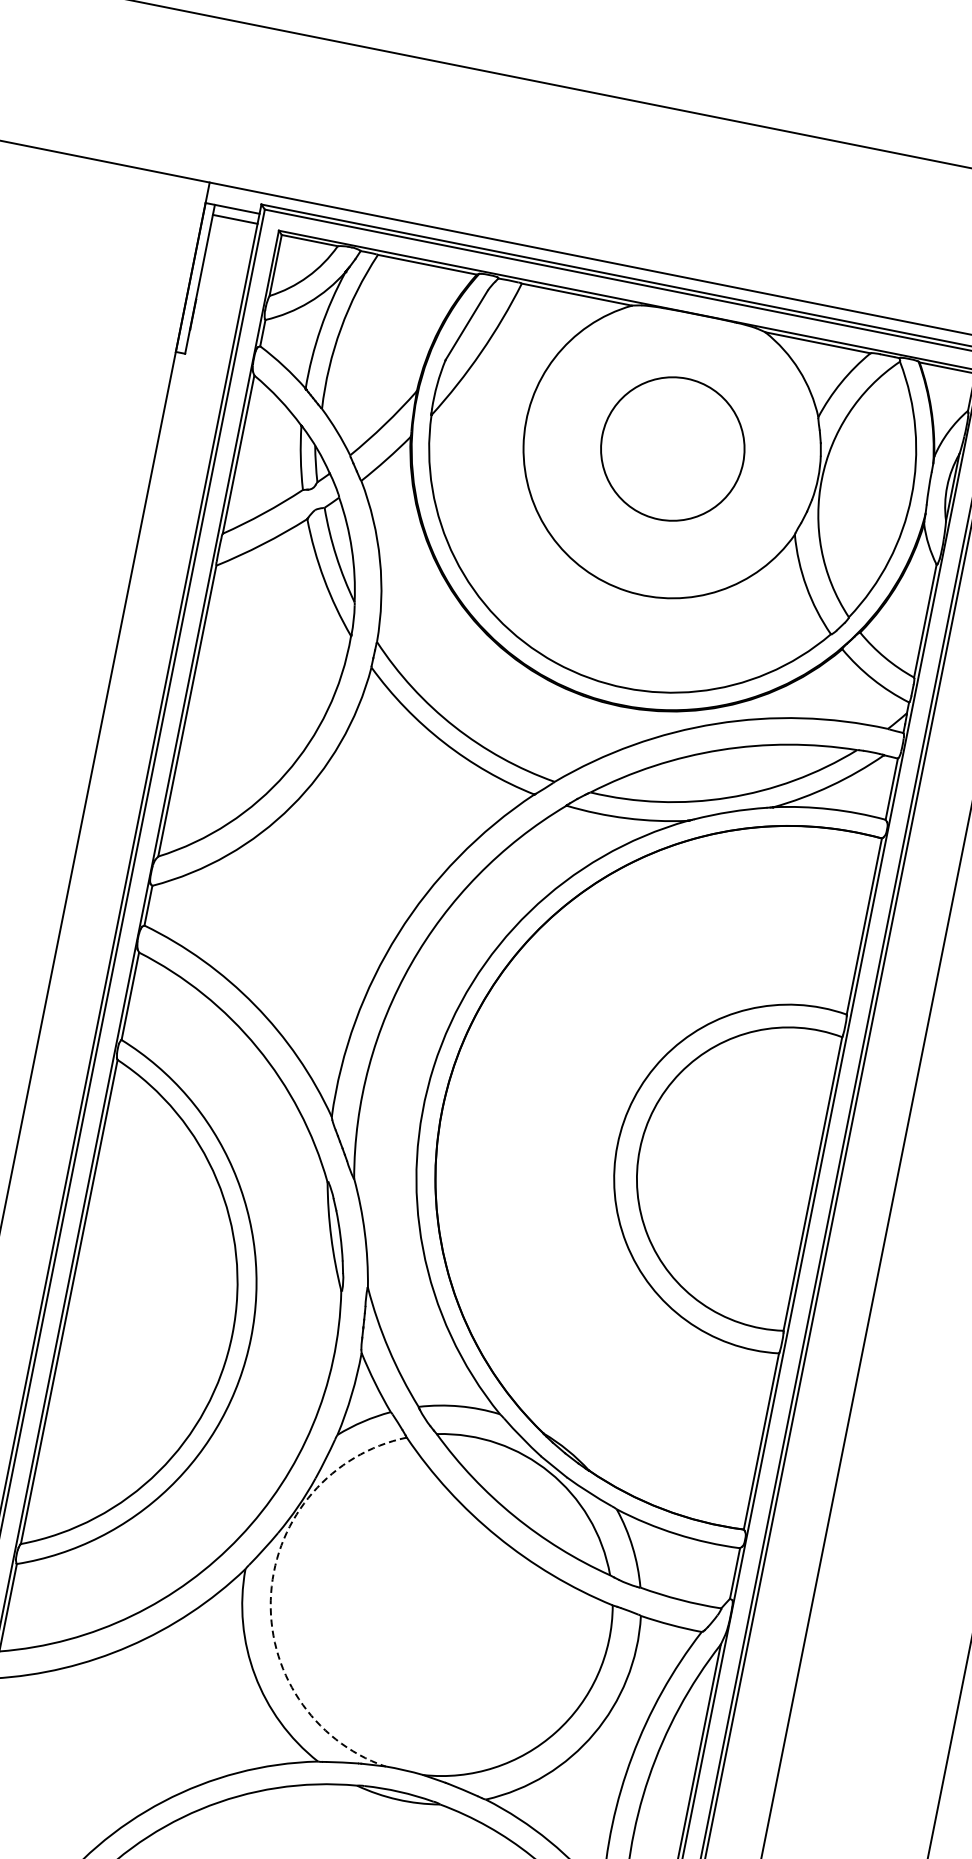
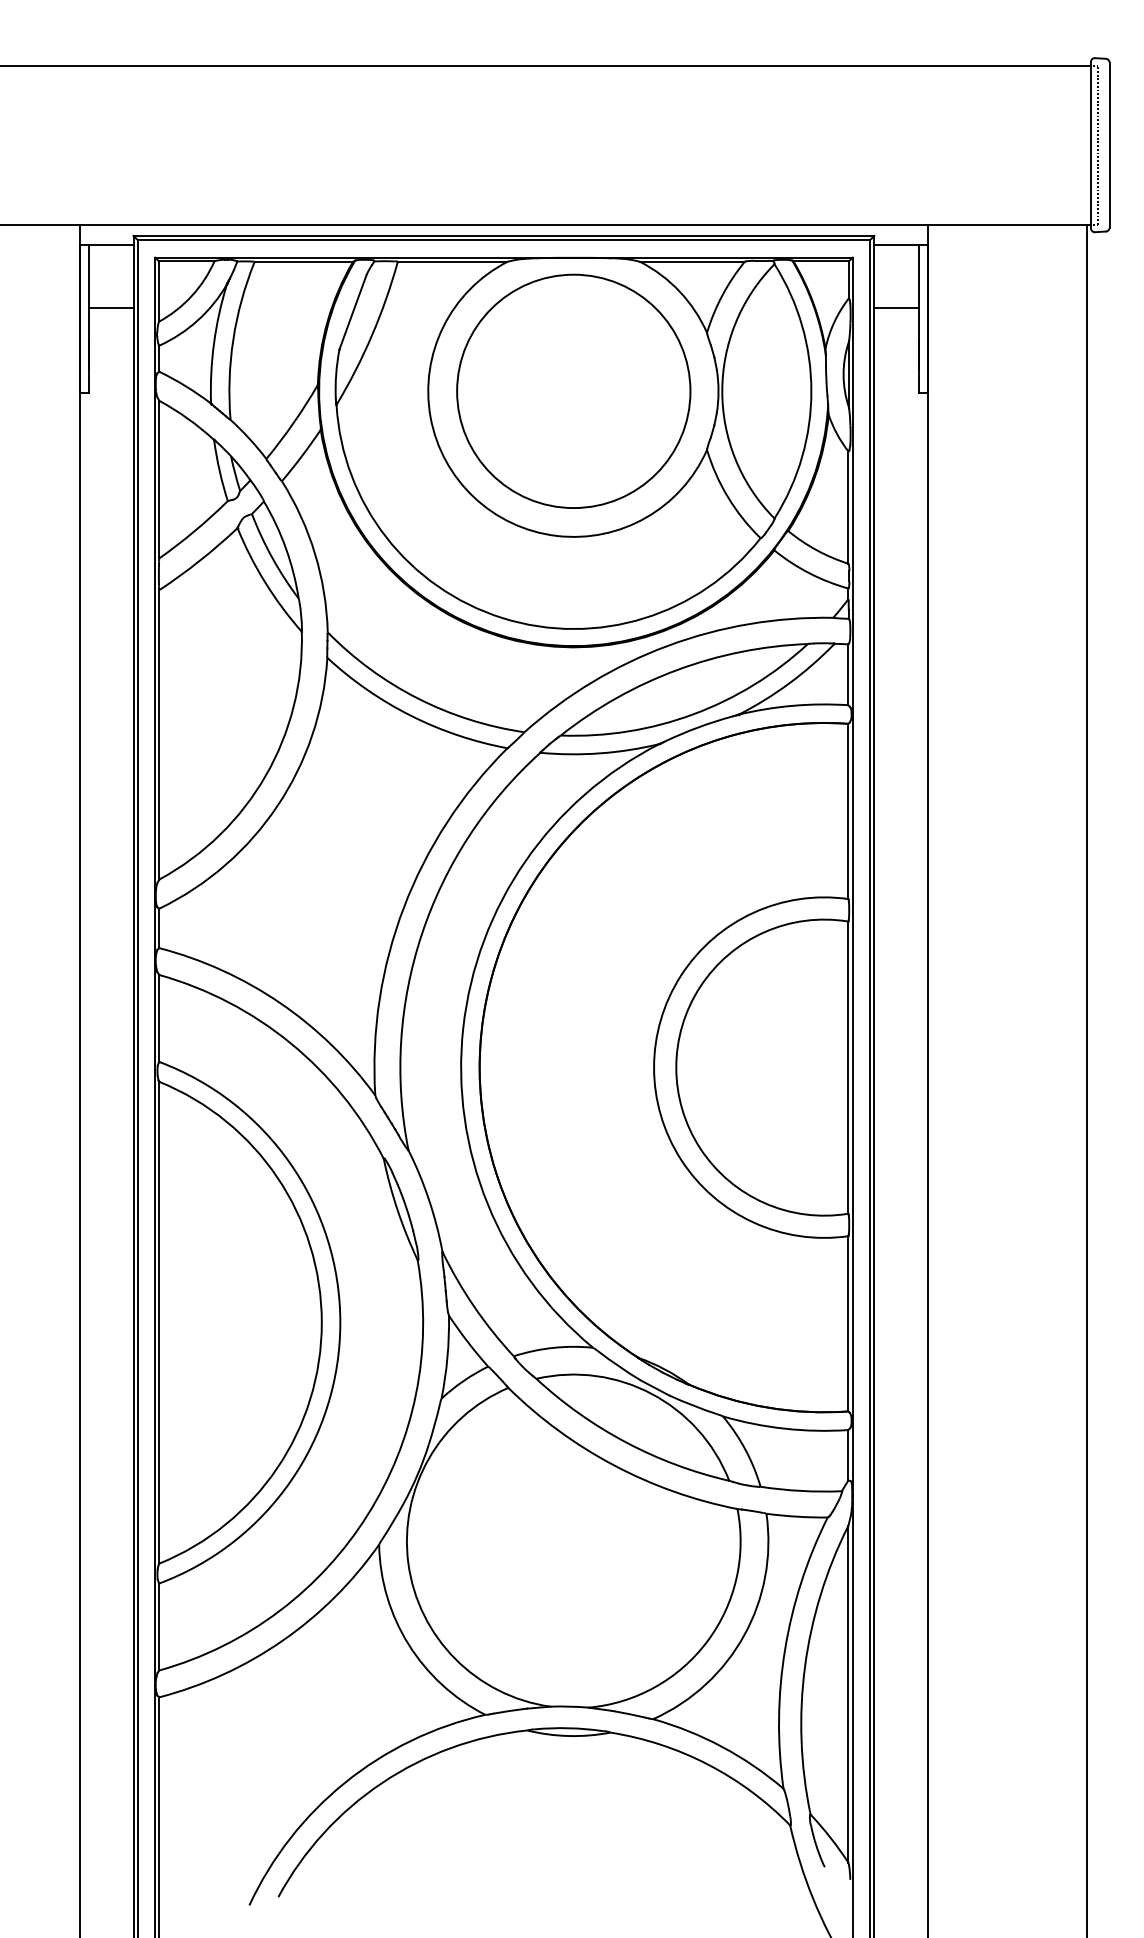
line: (235, 219) -> (111, 308), moved
circle: (672, 448) -> (573, 390), size x1.67
arc: (271, 1594) -> (408, 1563), dashed -> solid

